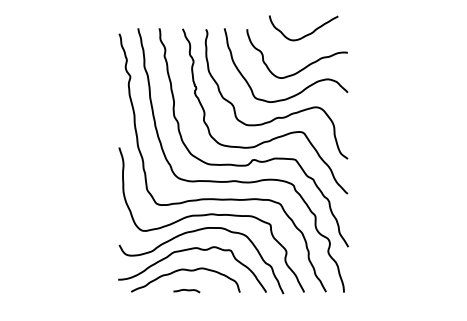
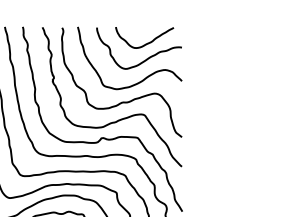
curve: (306, 34) -> (147, 43), moved

